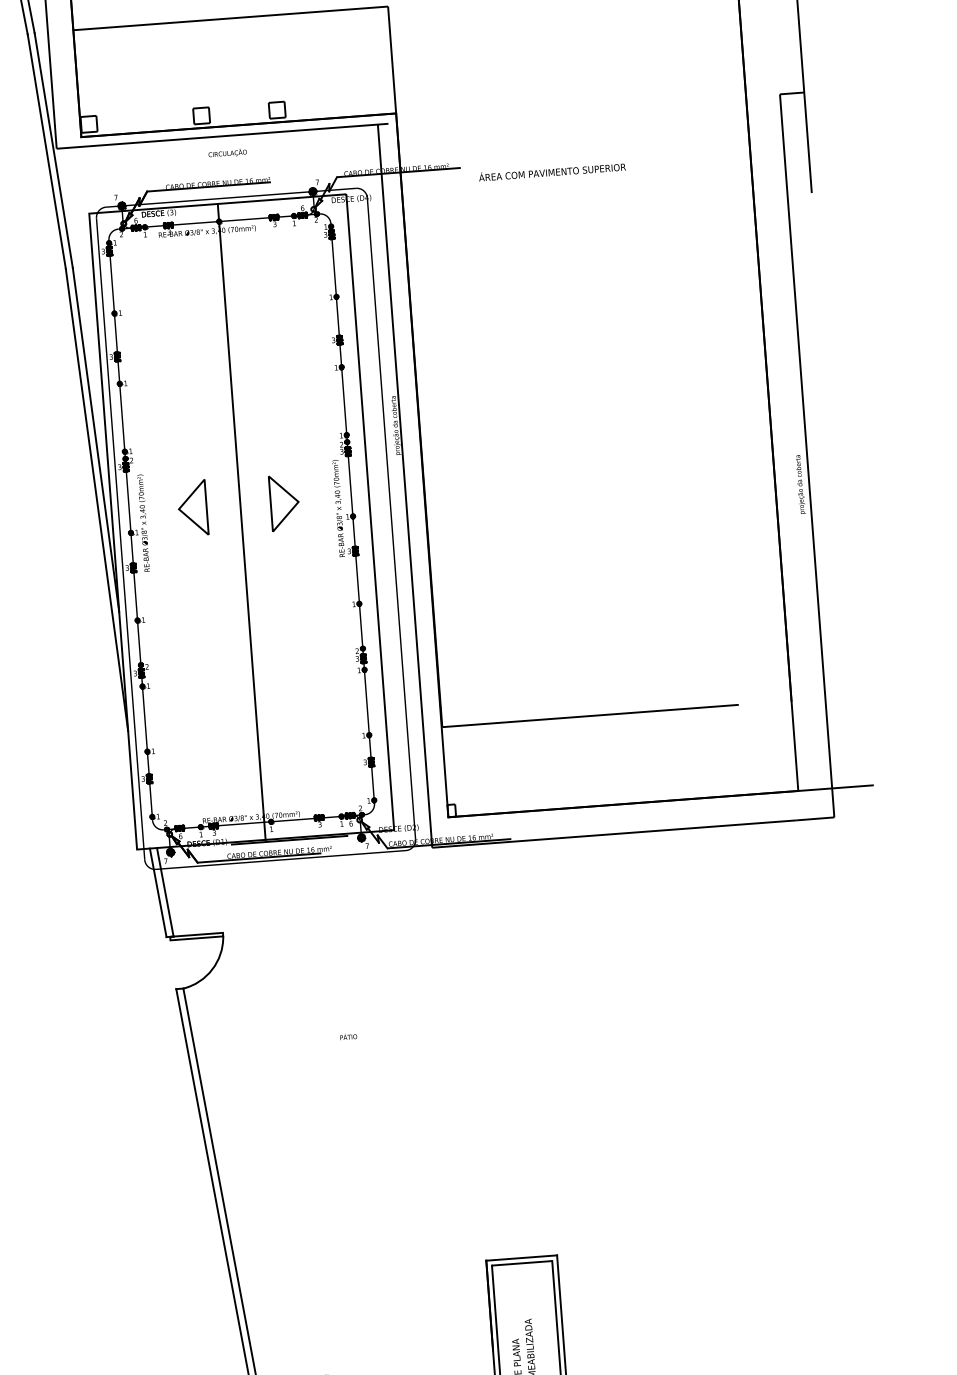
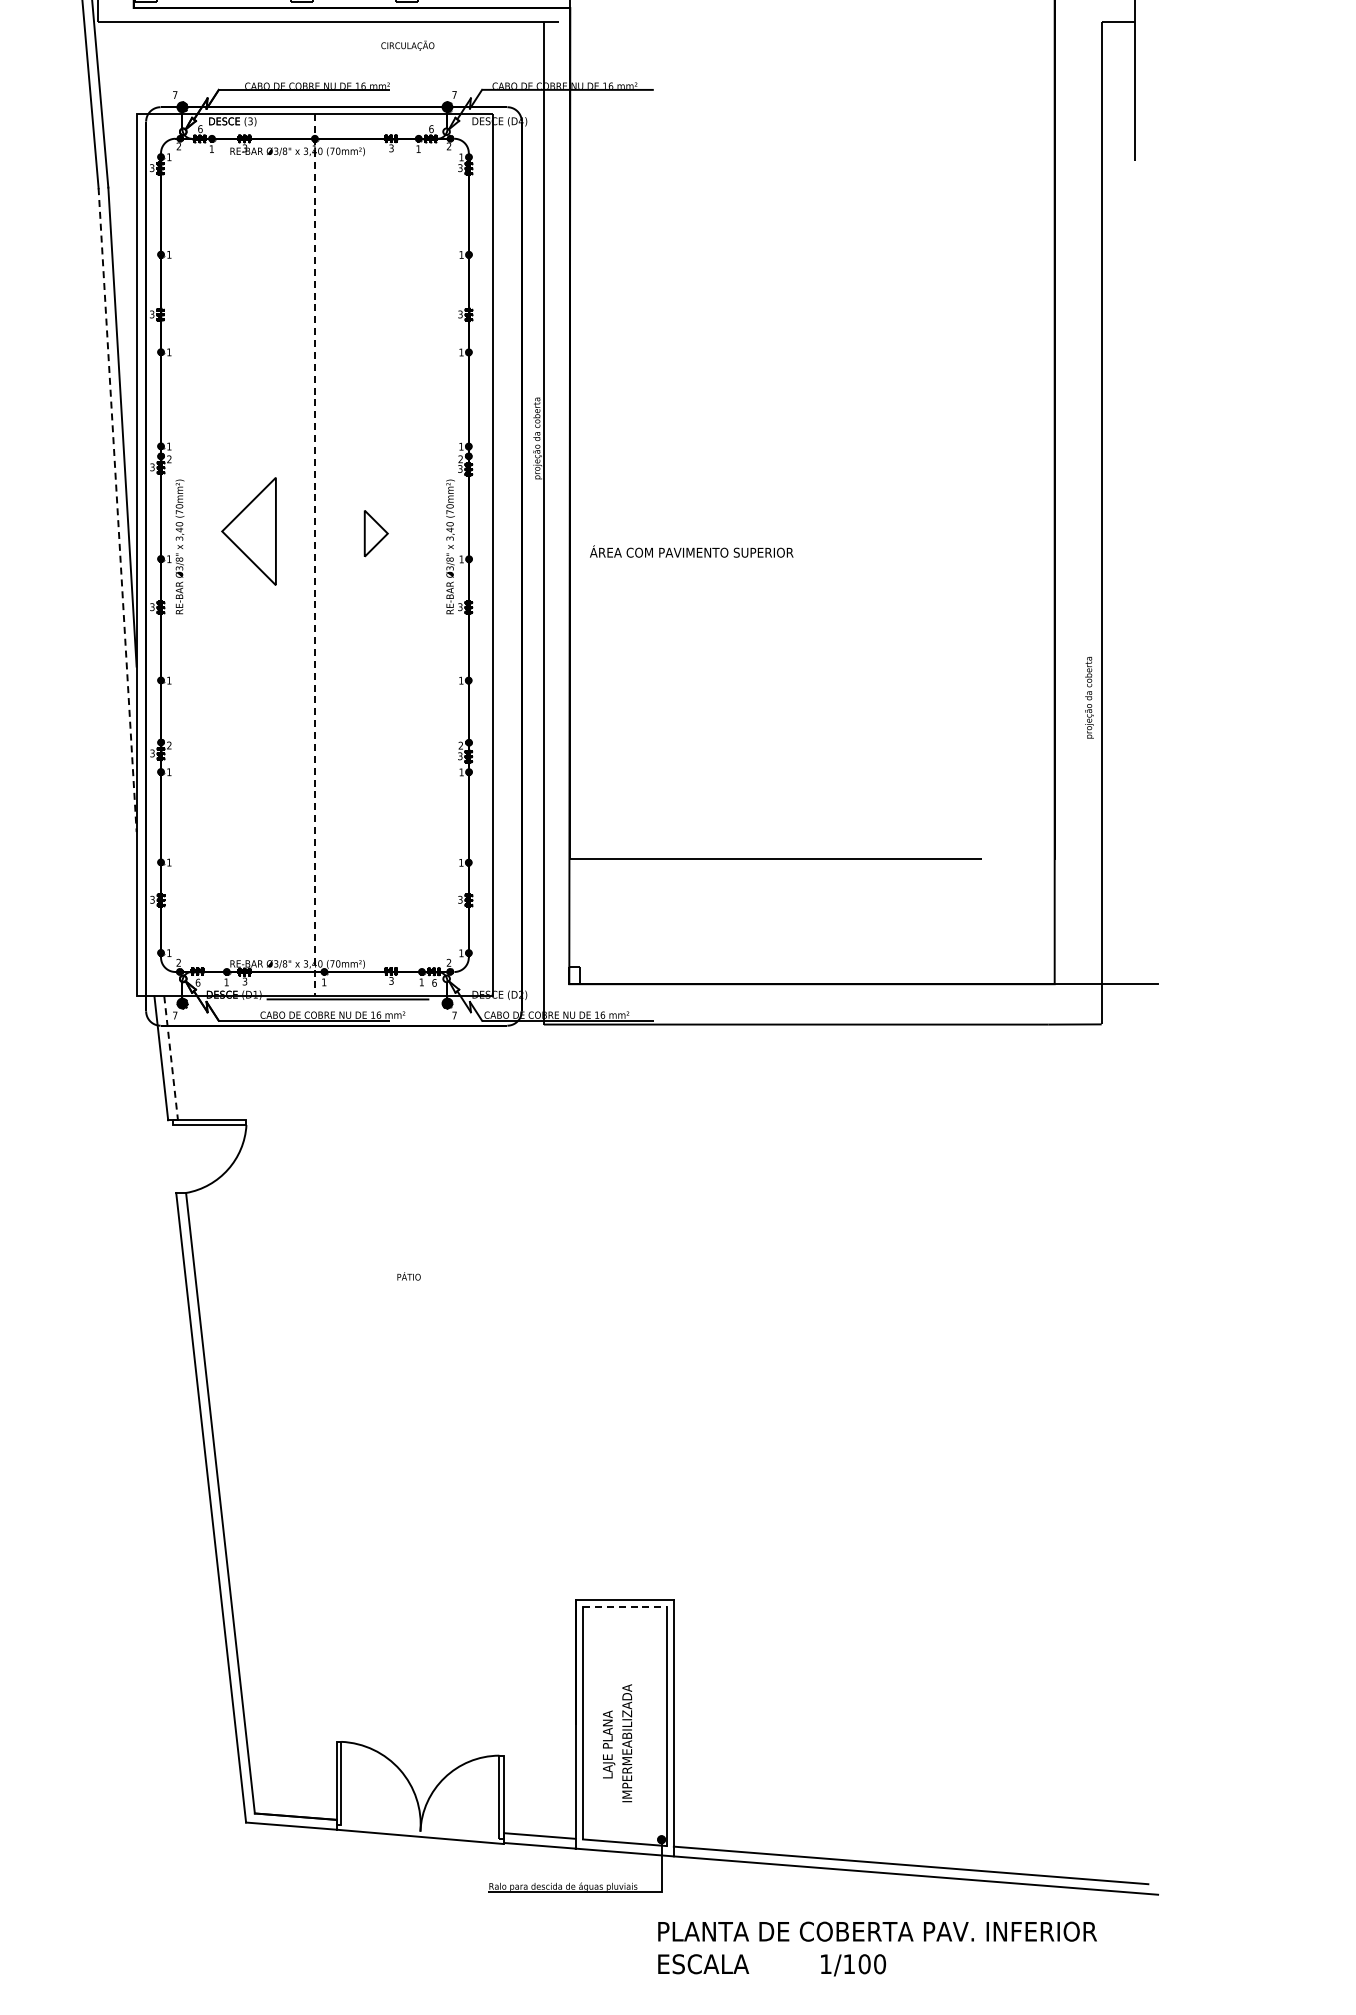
text: (227, 153) -> (407, 45), moved
text: (552, 171) -> (691, 551), moved
text: (800, 484) -> (1089, 697), moved
line: (96, 500) -> (117, 510), solid -> dashed
part: (284, 502) -> (376, 533), size x0.6
part: (192, 508) -> (248, 531), size x1.4
line: (241, 522) -> (314, 555), solid -> dashed
line: (165, 892) -> (171, 1058), solid -> dashed
line: (521, 1263) -> (624, 1607), solid -> dashed

